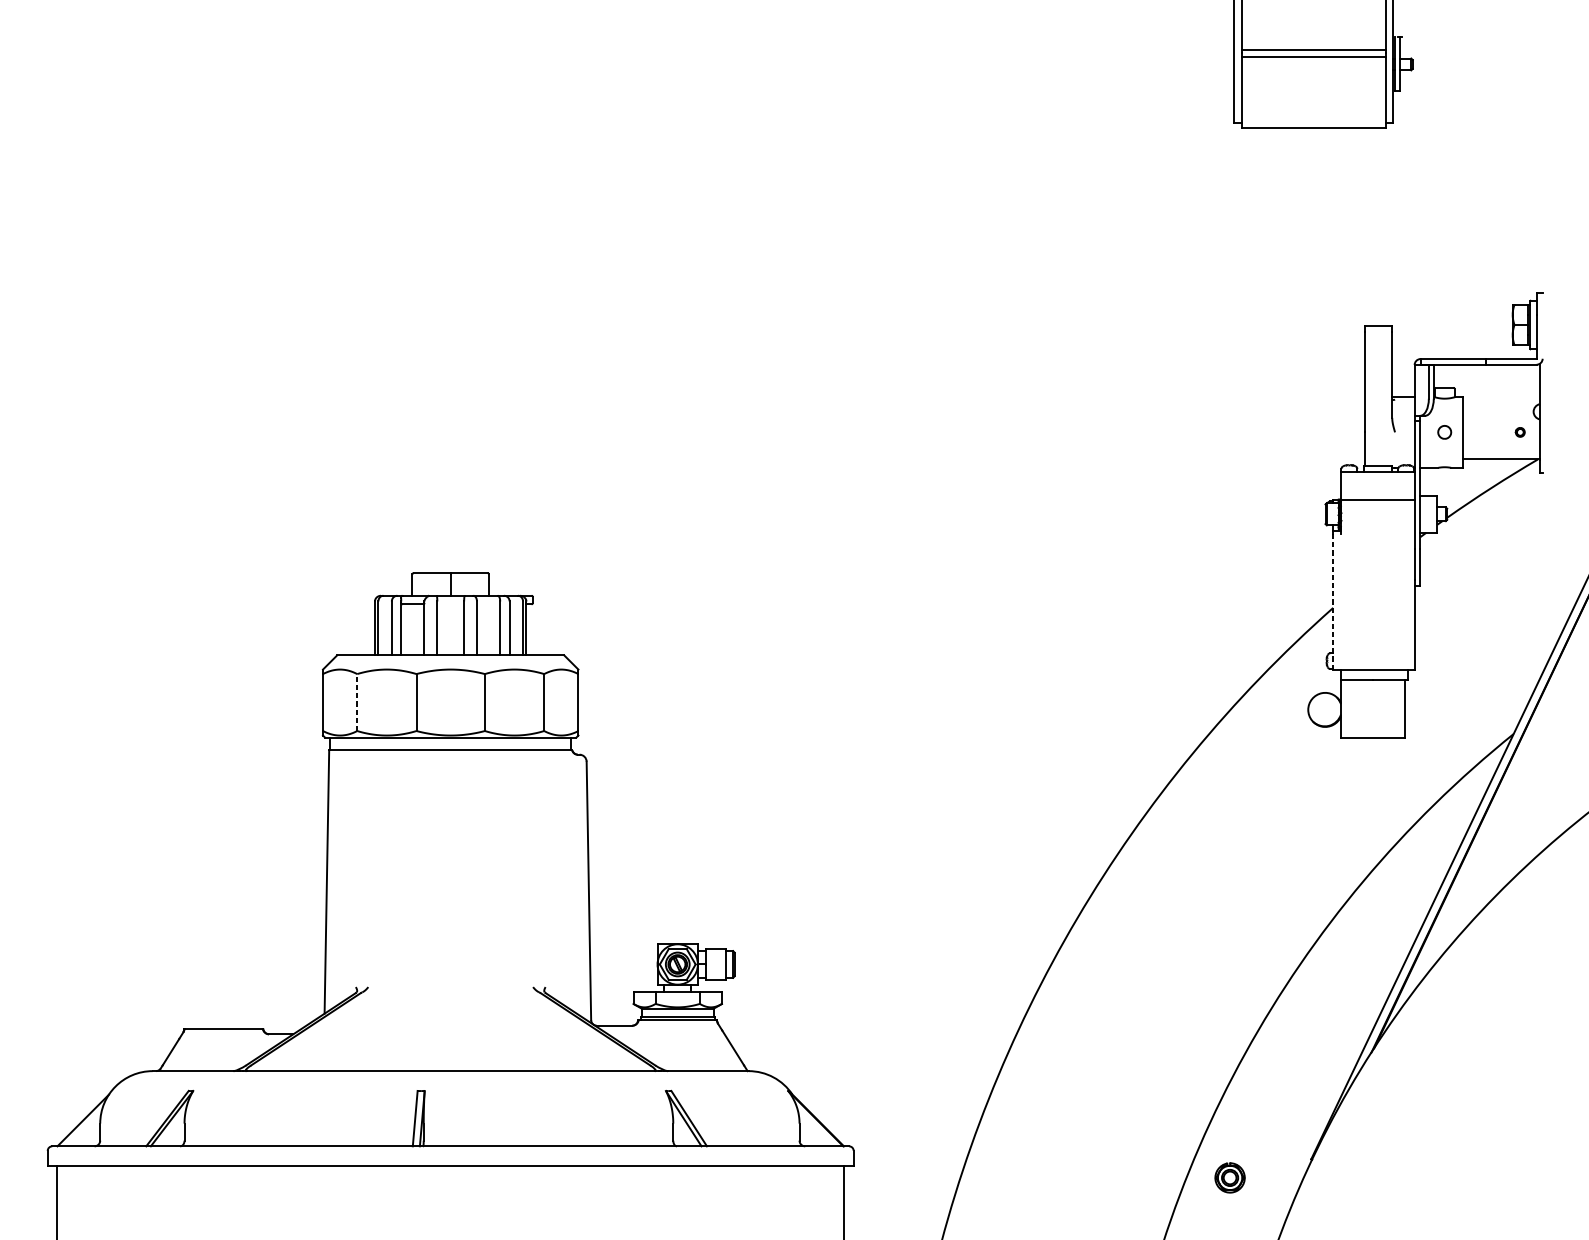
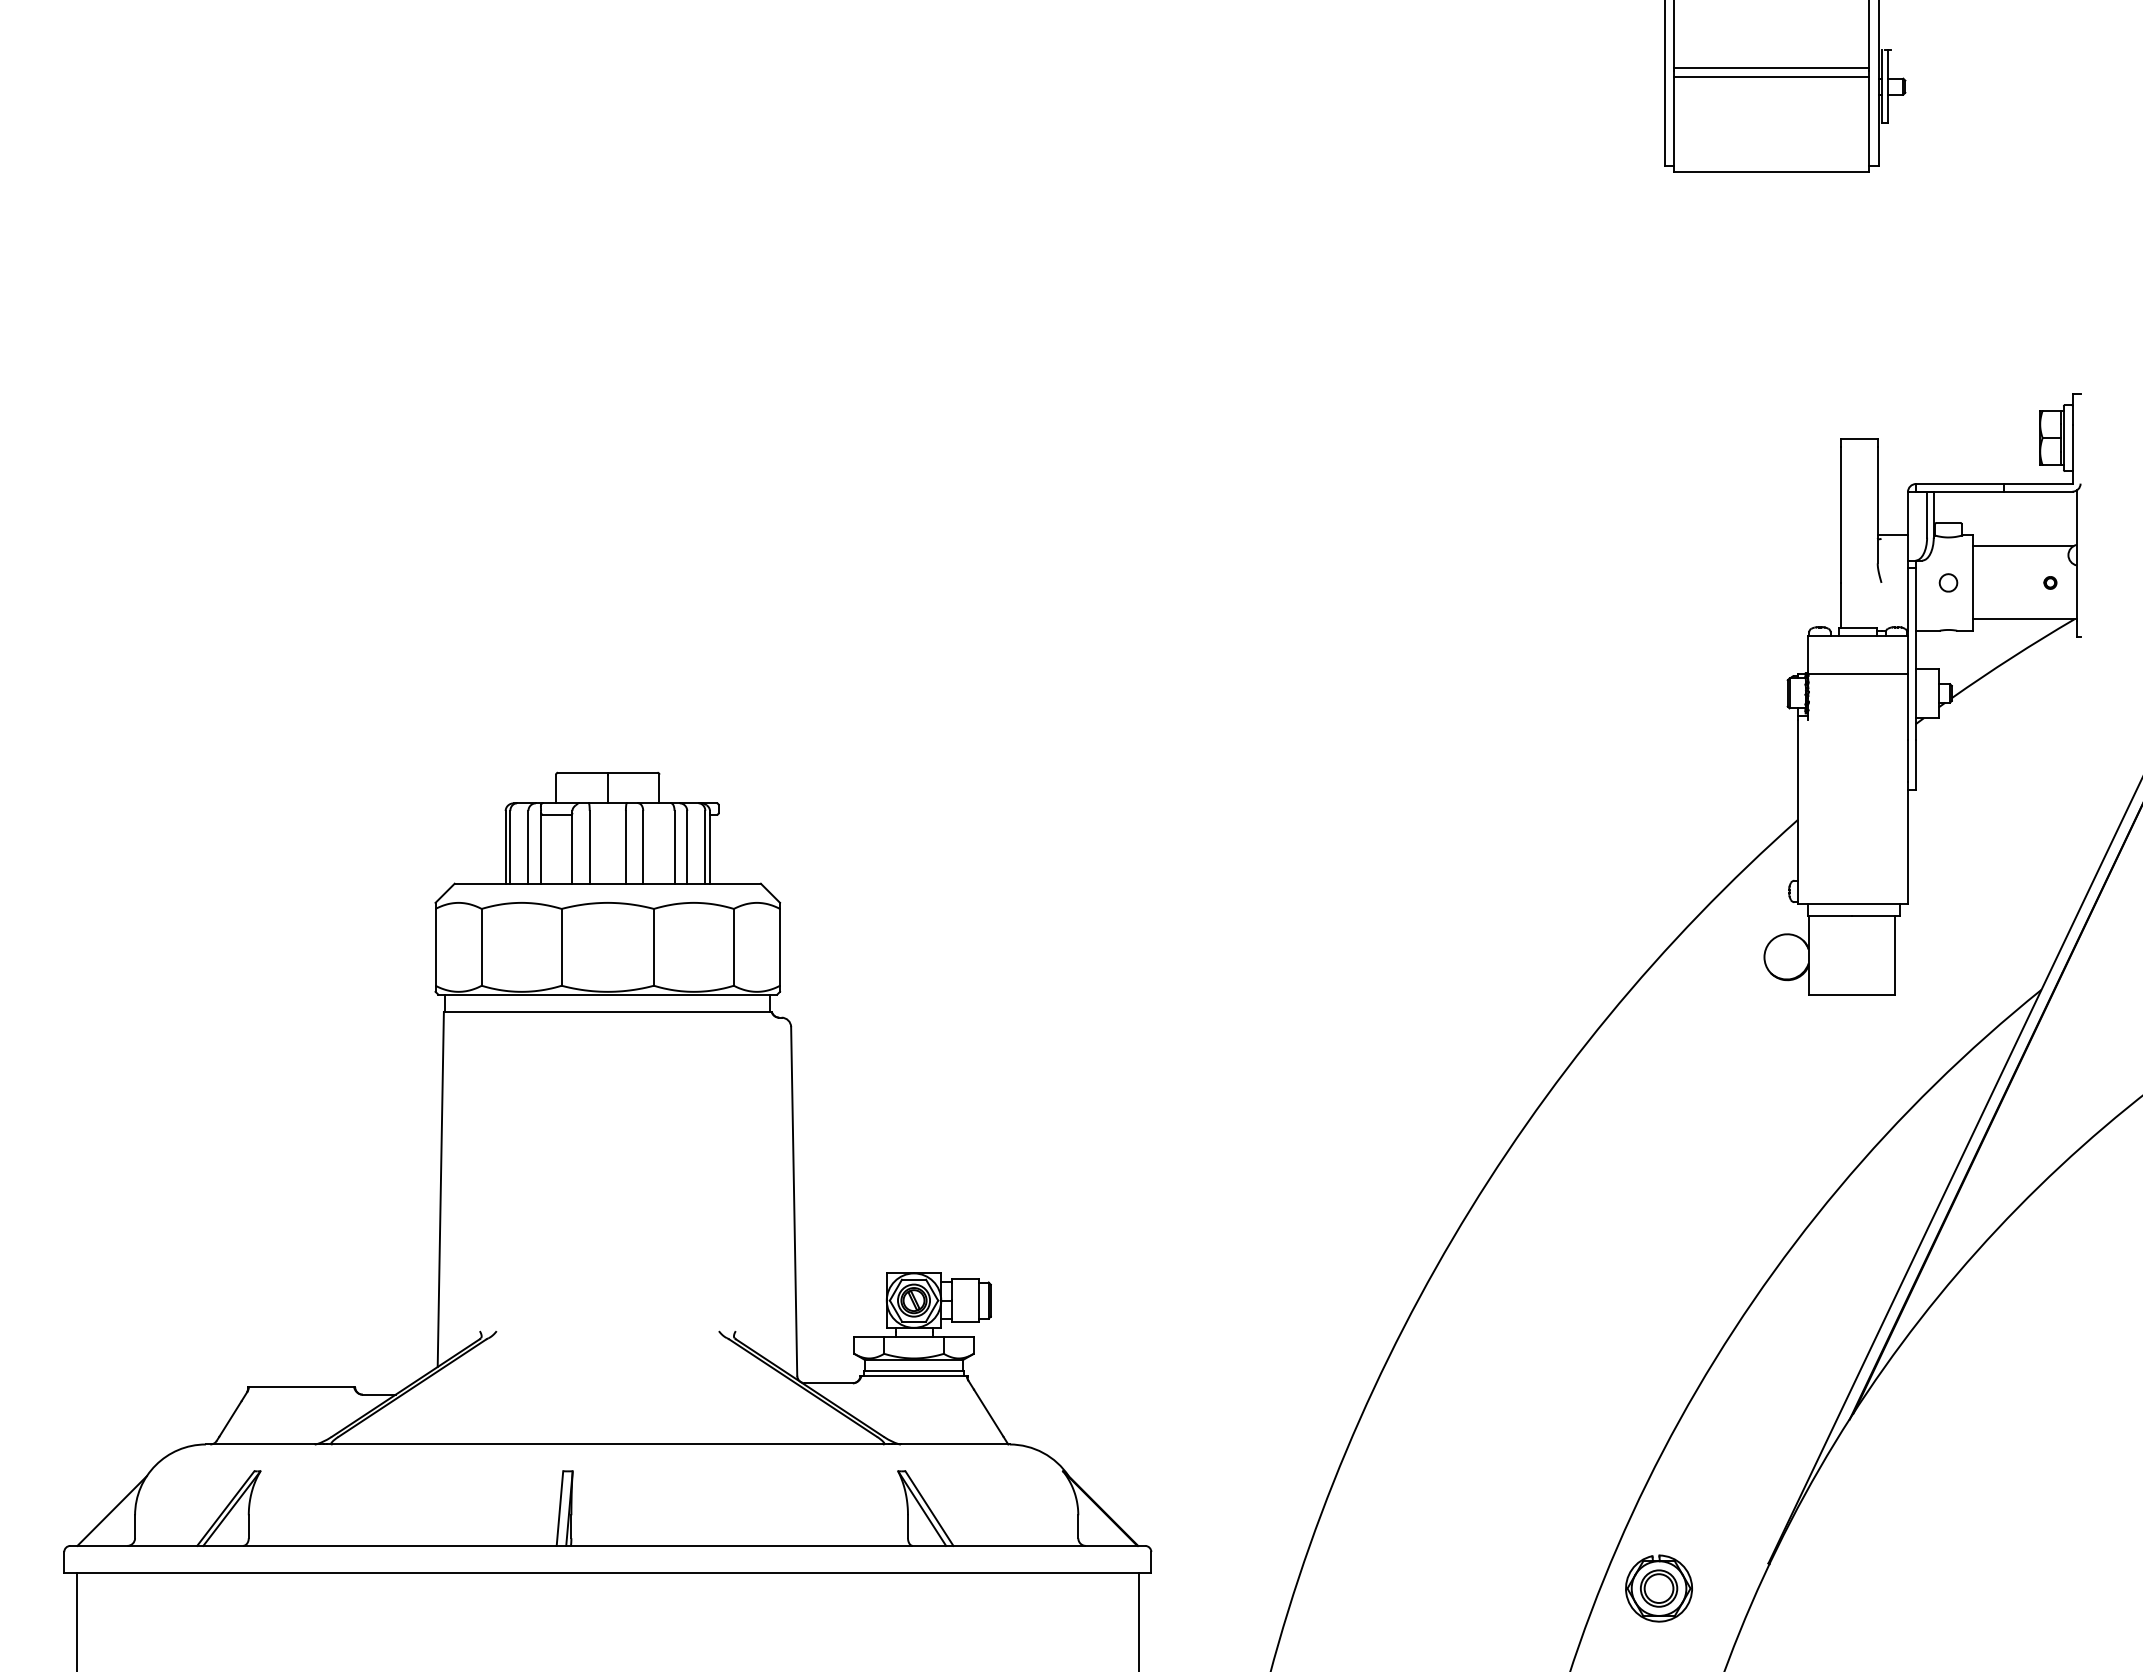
line: (1500, 405) -> (2023, 546), added
line: (1333, 602) -> (1798, 812), dashed -> solid
line: (357, 701) -> (481, 946), dashed -> solid
part: (1229, 1177) -> (1658, 1588), size x1.67

